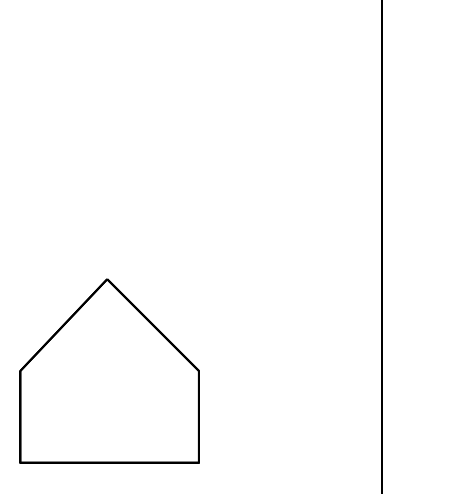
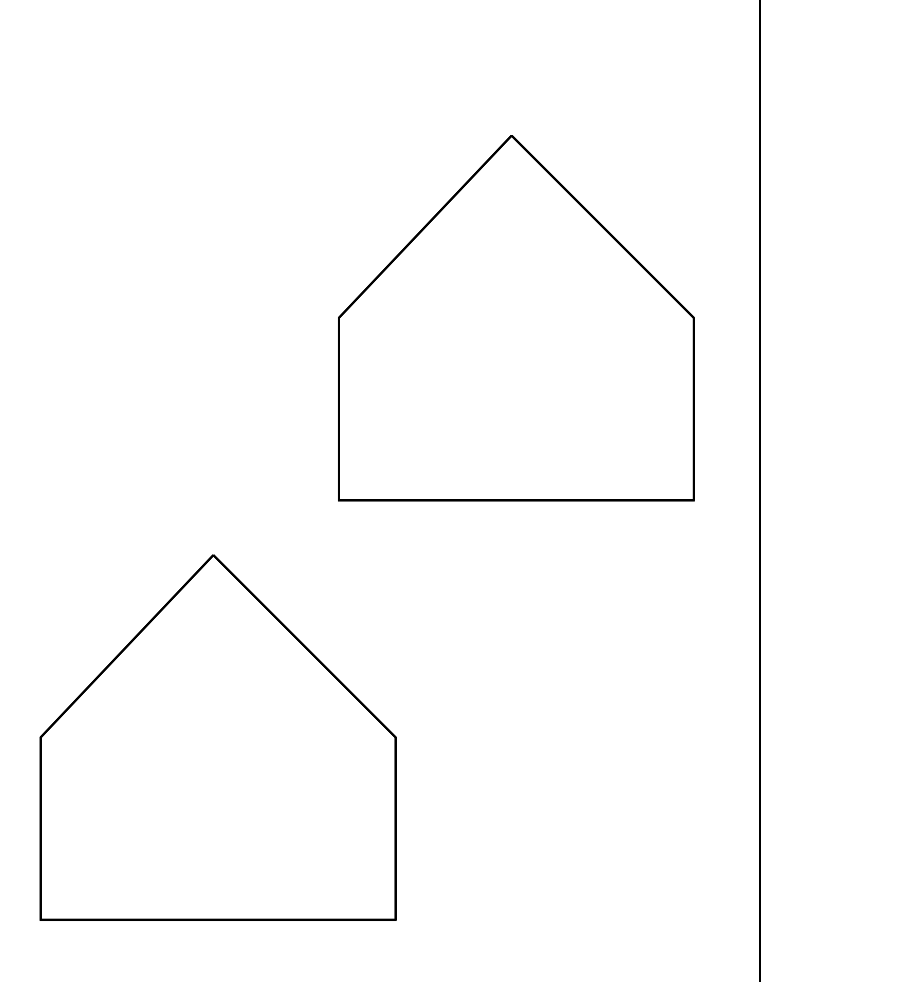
part: (259, 159) -> (516, 317), added

